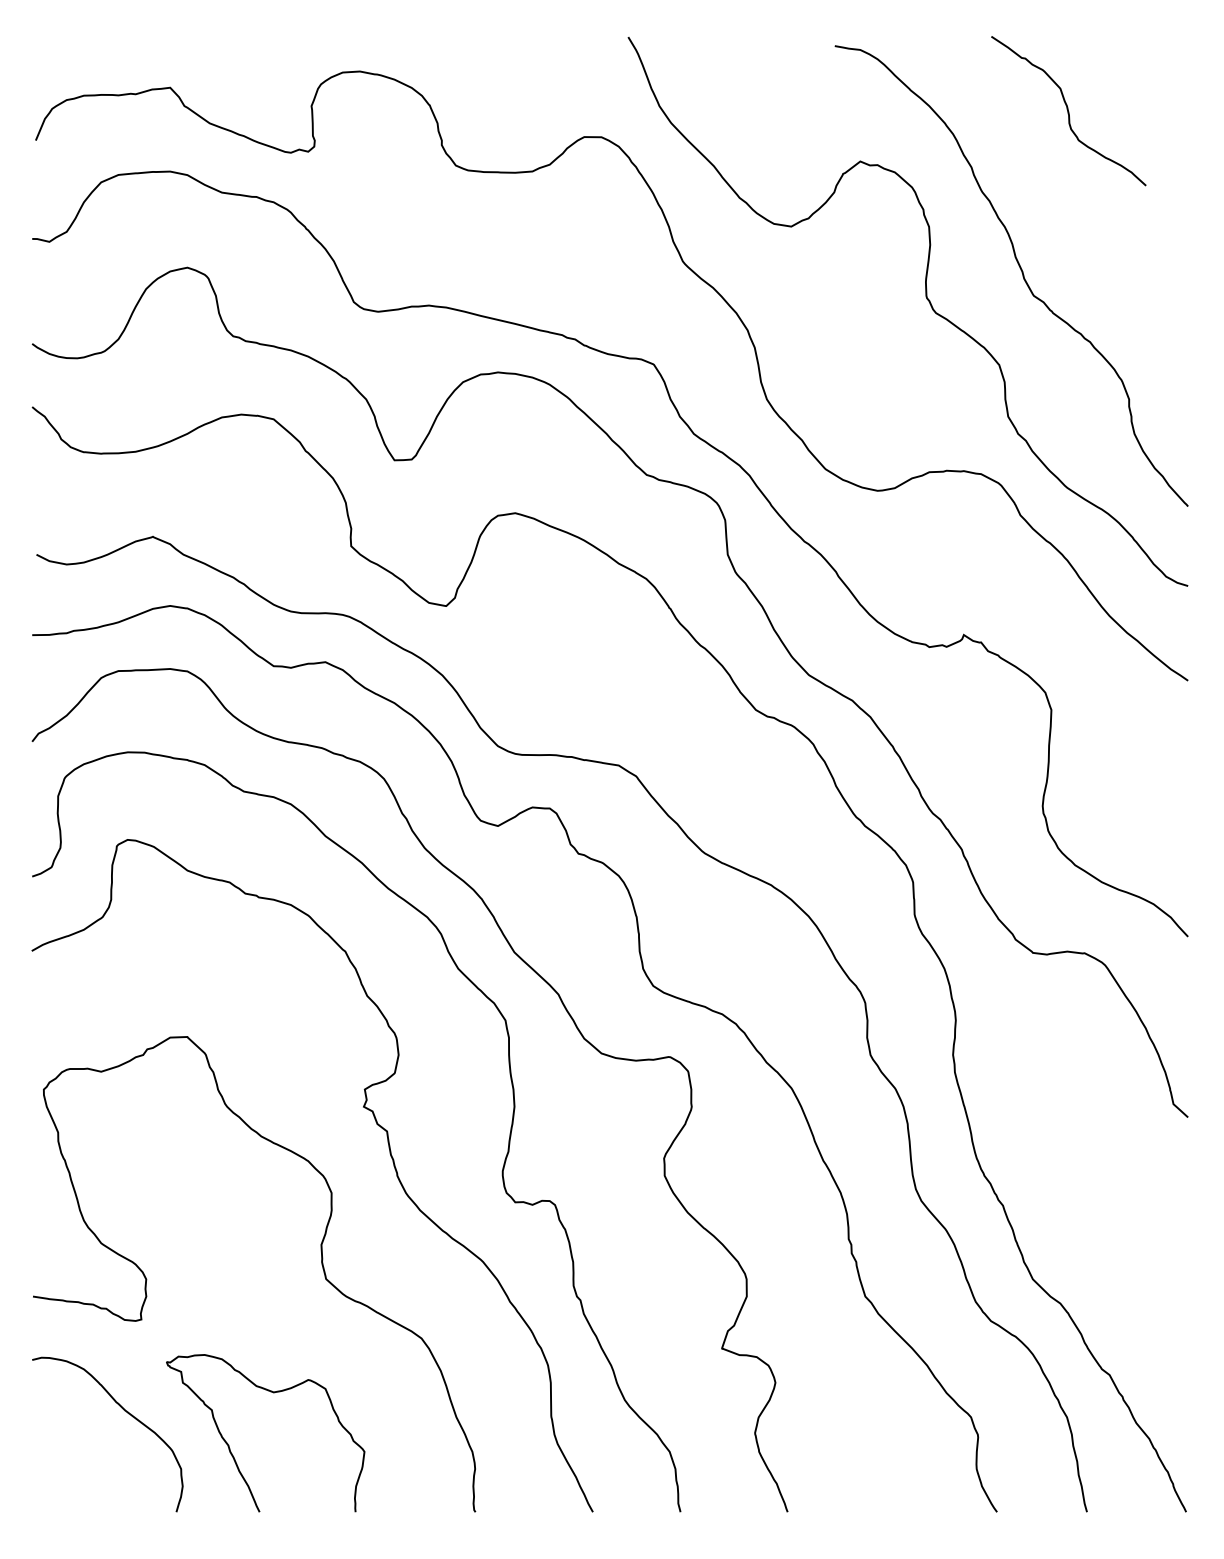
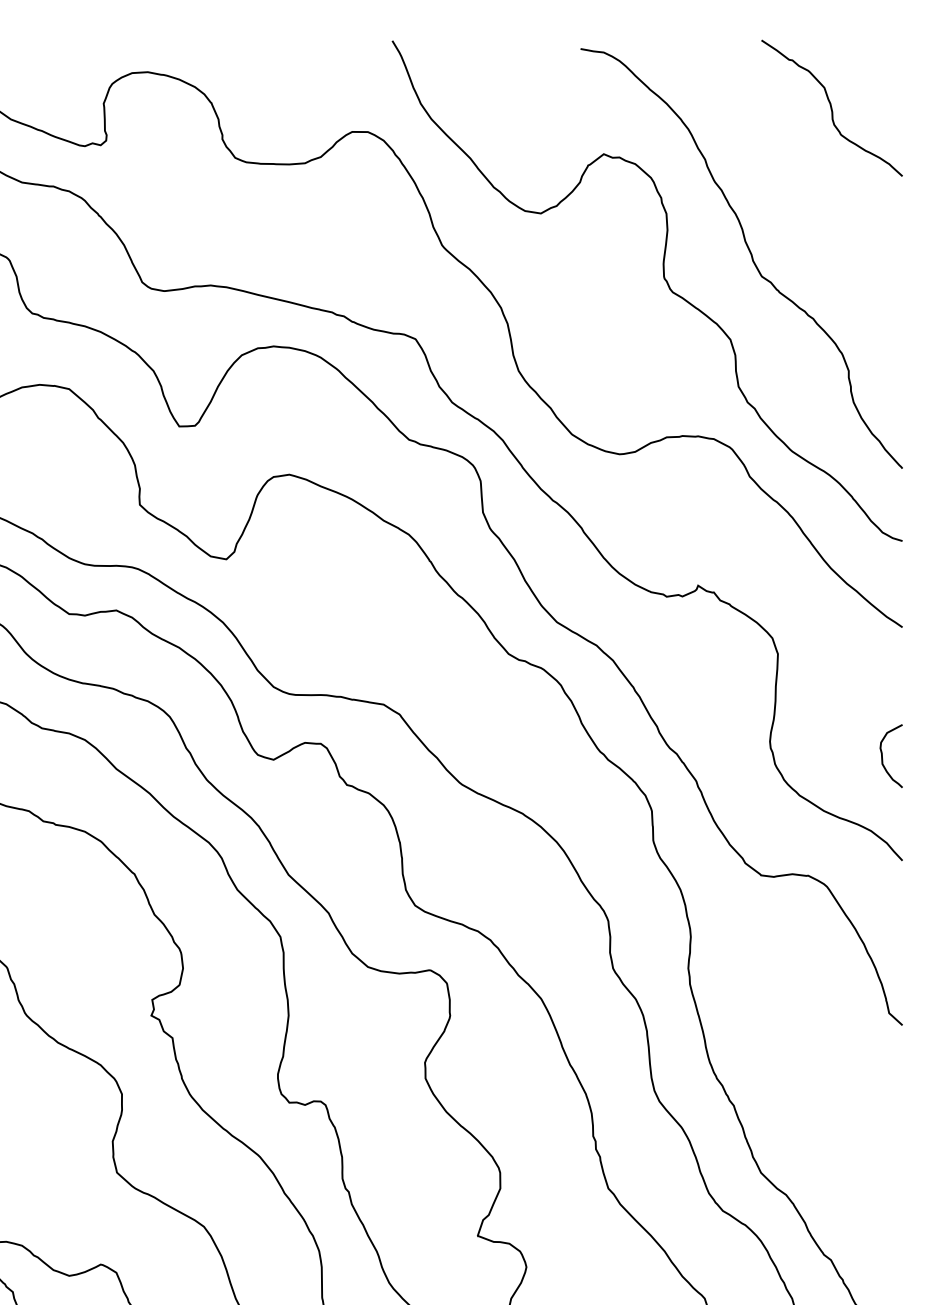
curve: (1068, 111) -> (831, 108), moved
curve: (1166, 822) -> (882, 756), added

